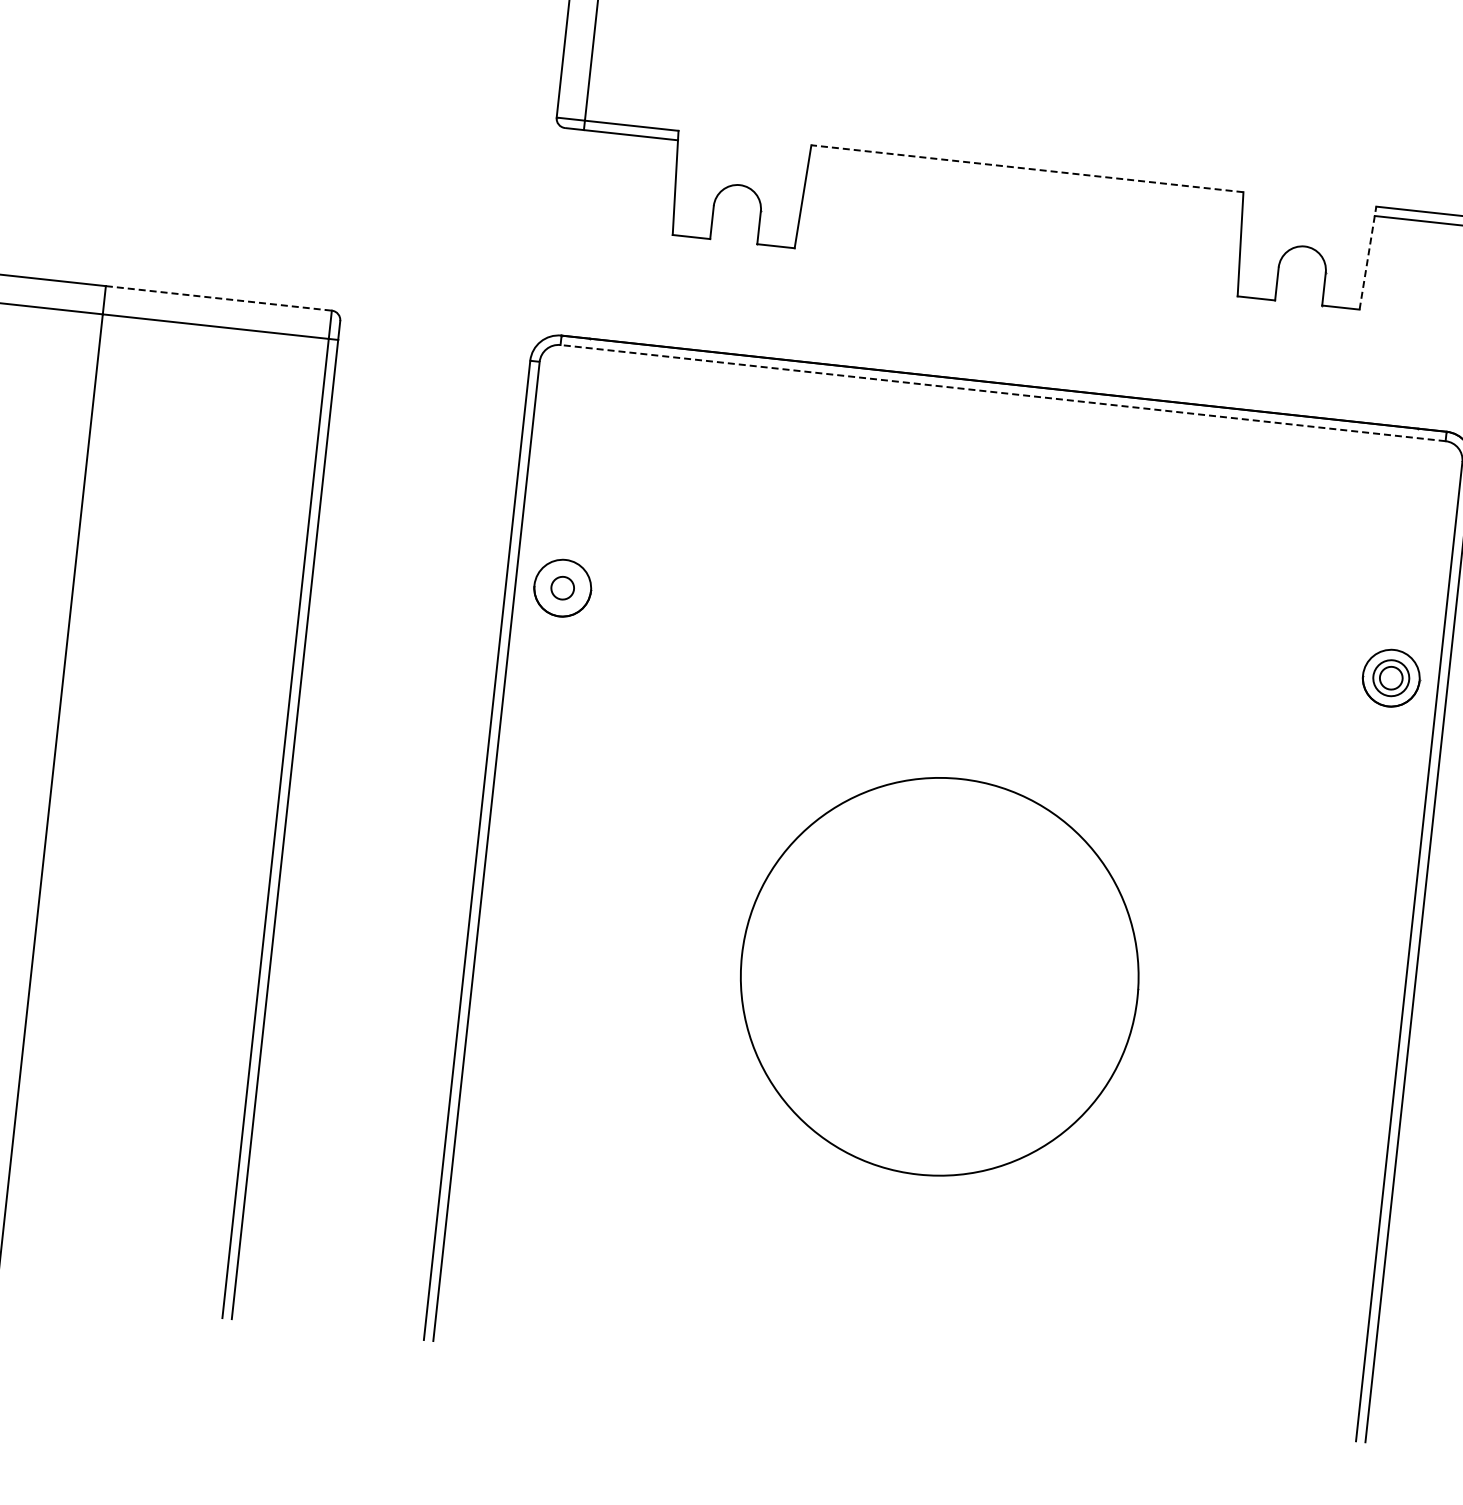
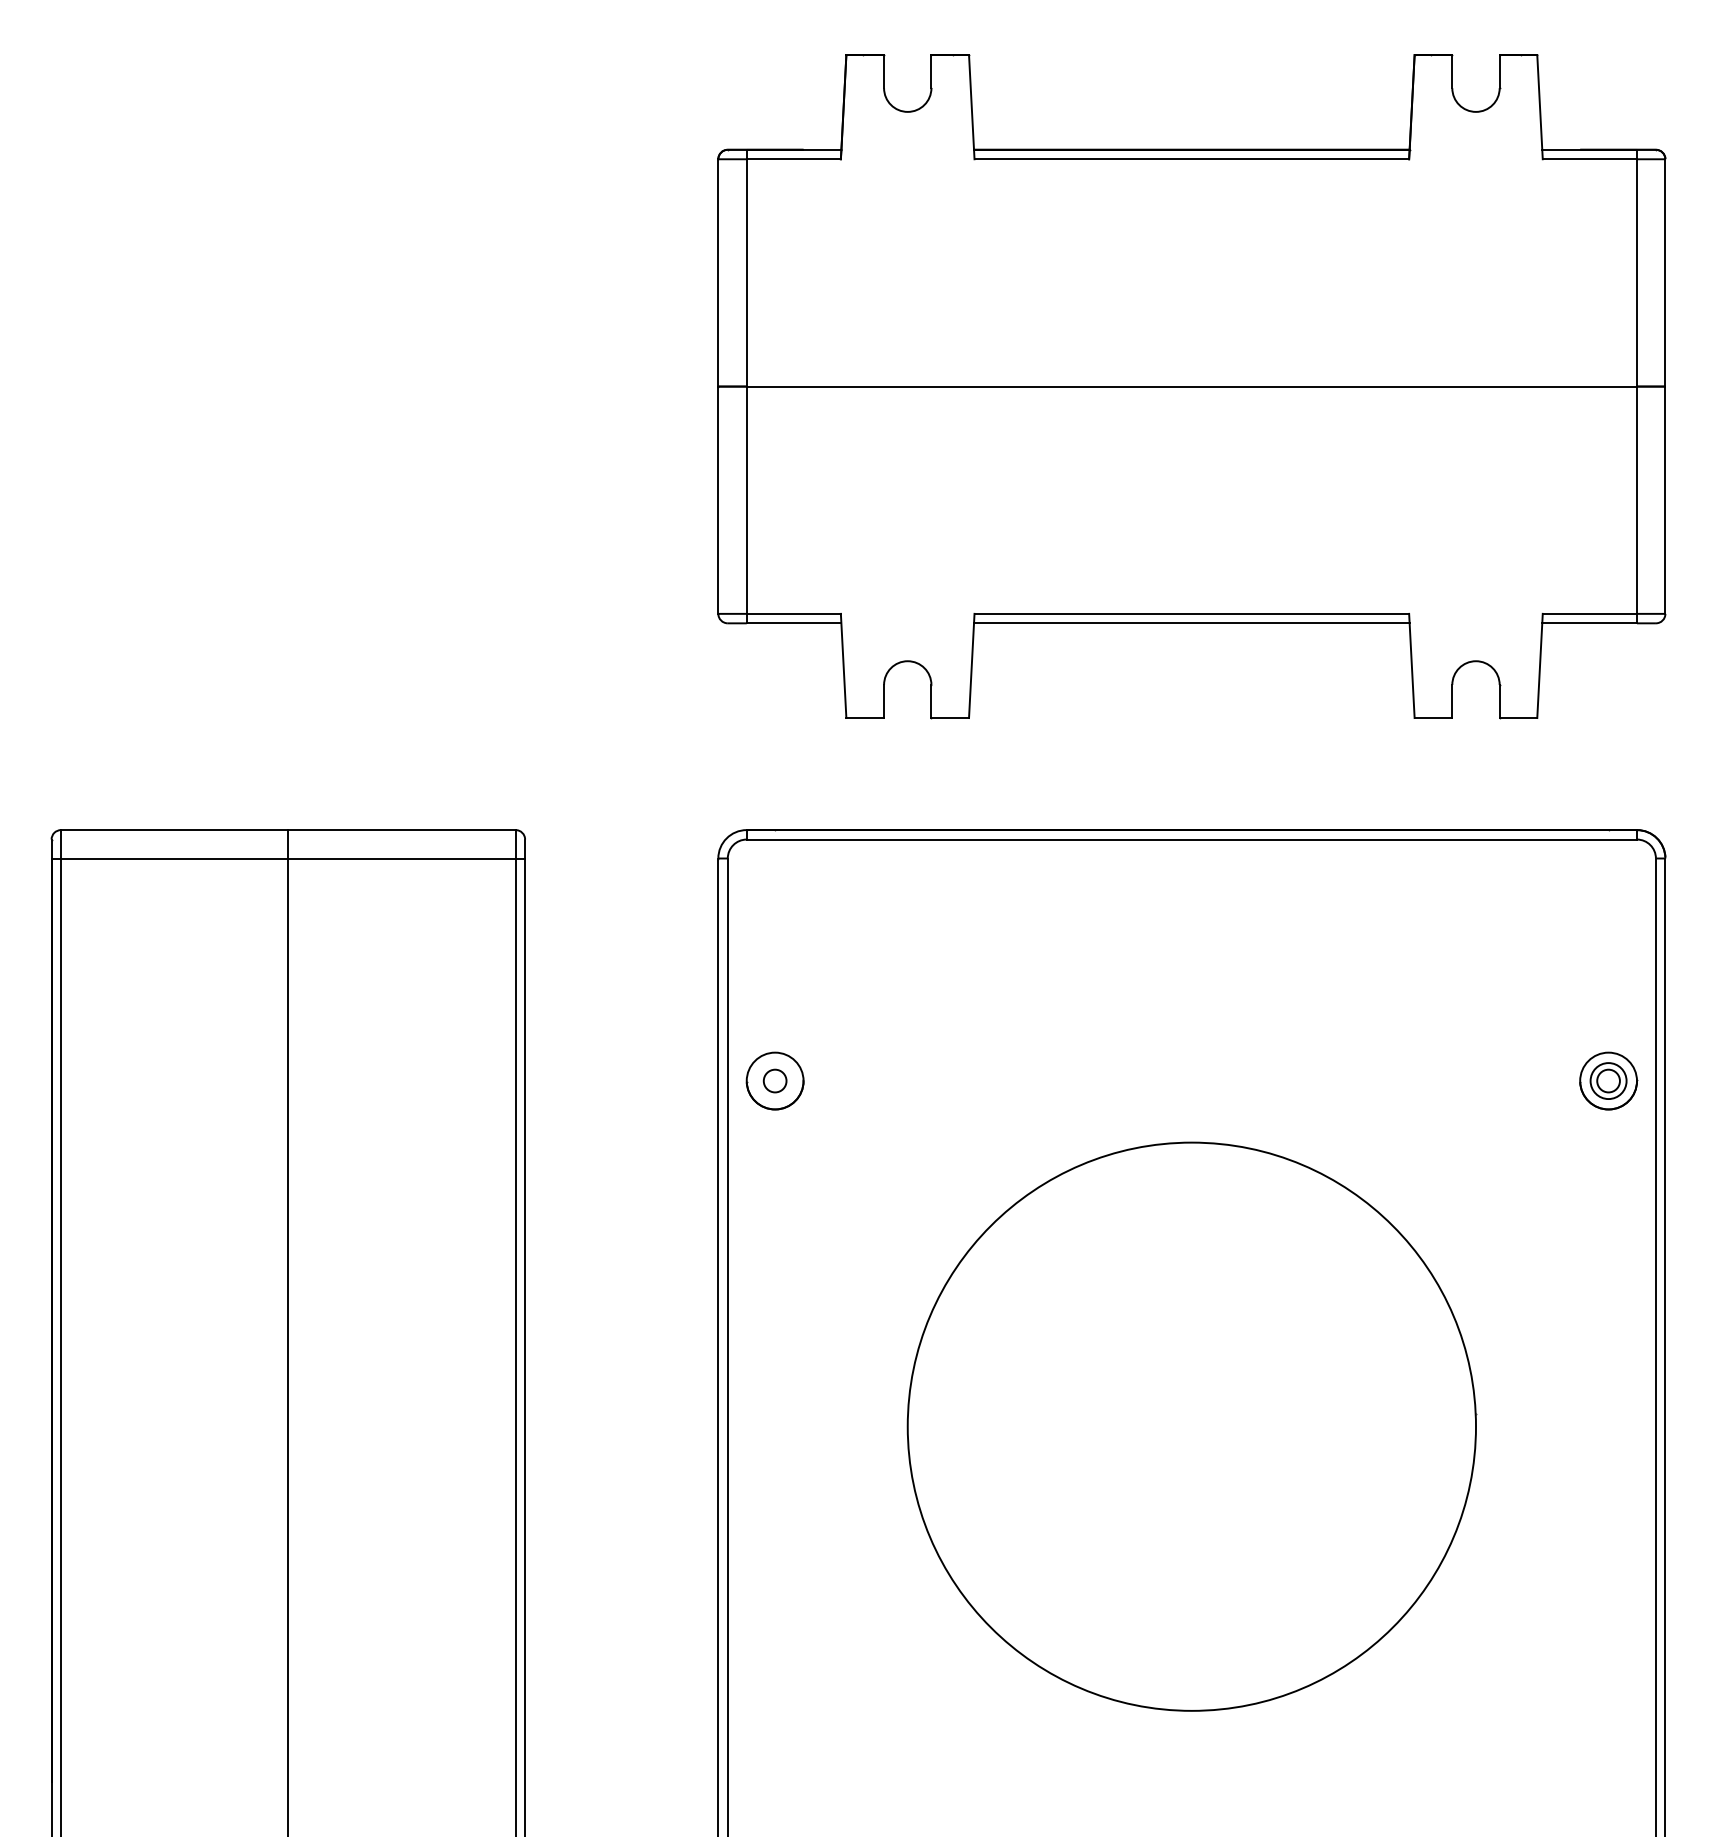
line: (1027, 168) -> (1191, 613), dashed -> solid
line: (1026, 178) -> (1191, 623), added
line: (1368, 257) -> (1540, 665), dashed -> solid
line: (219, 298) -> (402, 830), dashed -> solid
line: (1002, 393) -> (1191, 839), dashed -> solid
part: (939, 976) -> (1191, 1426), size x1.43

